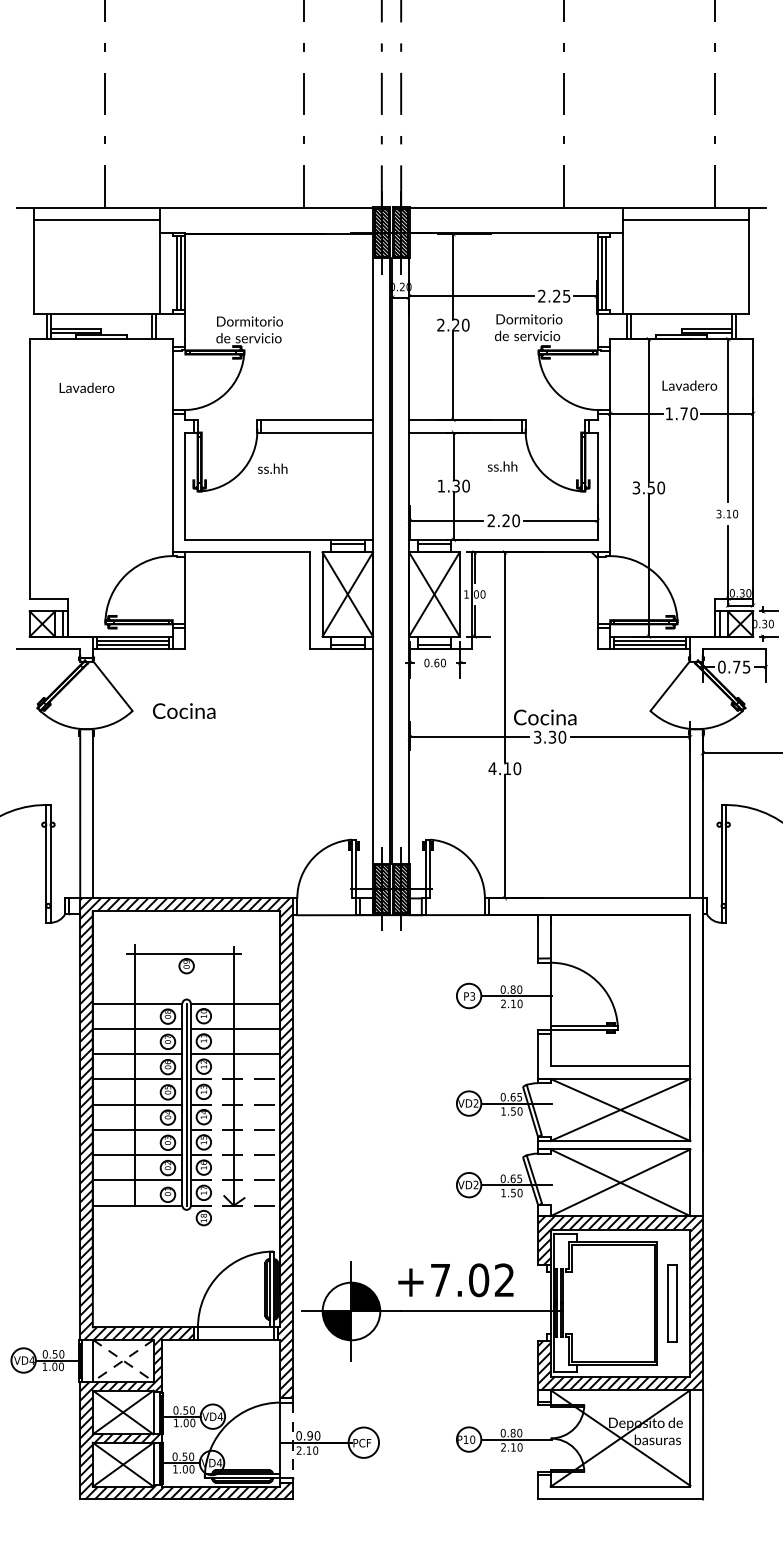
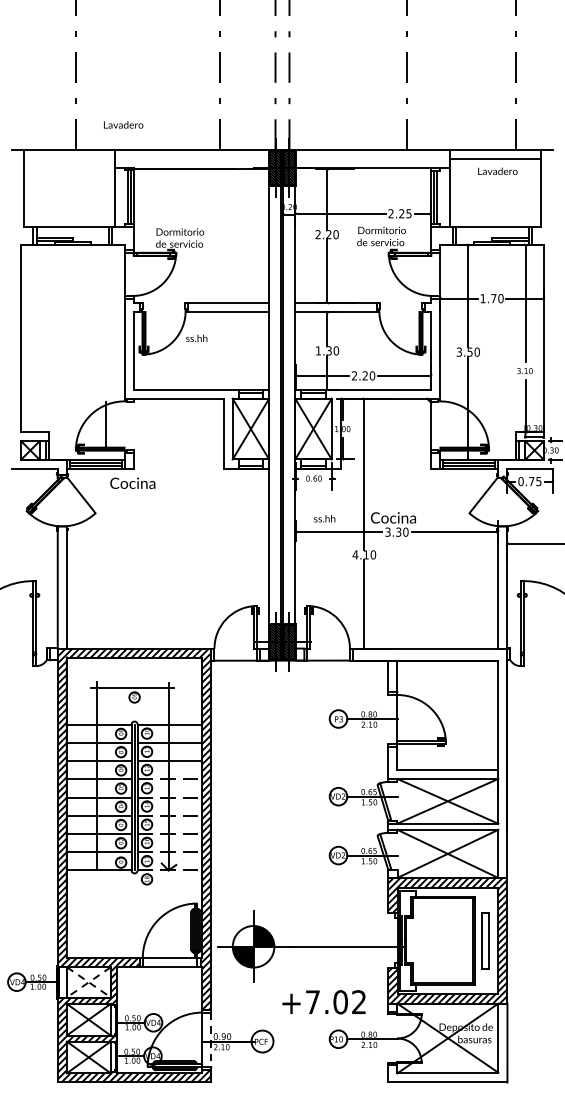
line: (96, 219) -> (69, 158), removed
text: (689, 384) -> (497, 170), moved
text: (86, 387) -> (123, 124), moved
text: (502, 466) -> (324, 518), moved
line: (185, 589) -> (105, 425), moved
text: (183, 709) -> (132, 482), moved
text: (455, 1280) -> (323, 1002), moved

